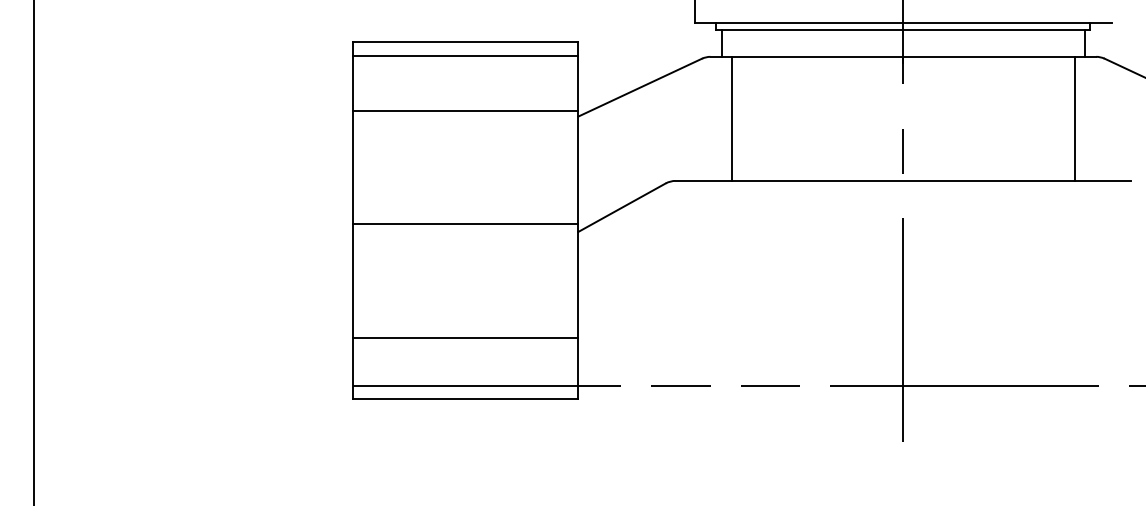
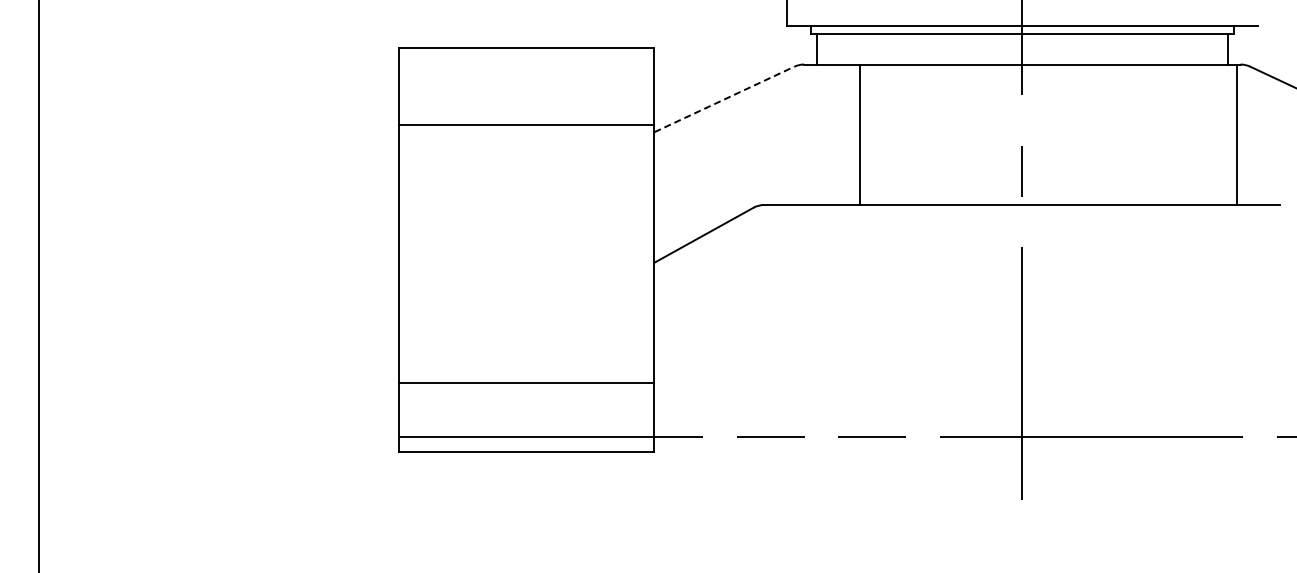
line: (465, 55) -> (526, 63), removed
line: (640, 87) -> (724, 99), solid -> dashed
line: (732, 118) -> (860, 134), moved
line: (1074, 118) -> (1237, 134), moved
line: (465, 224) -> (526, 254), removed

